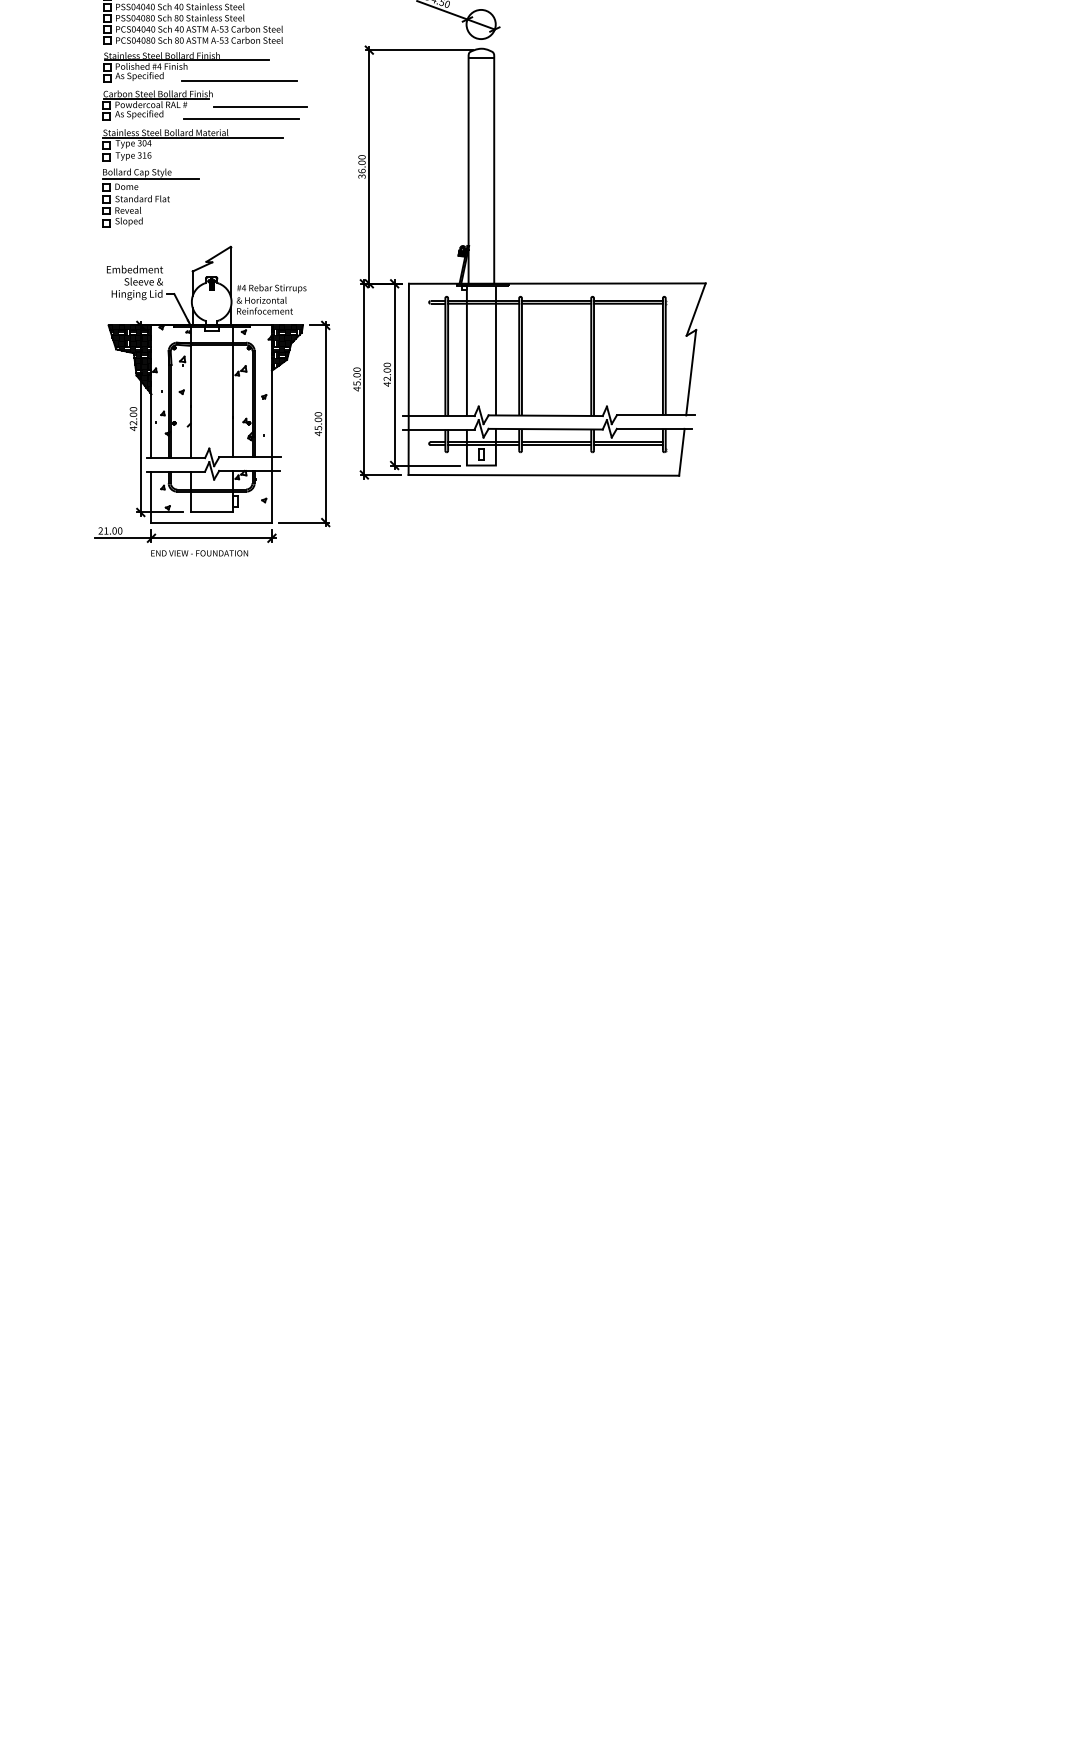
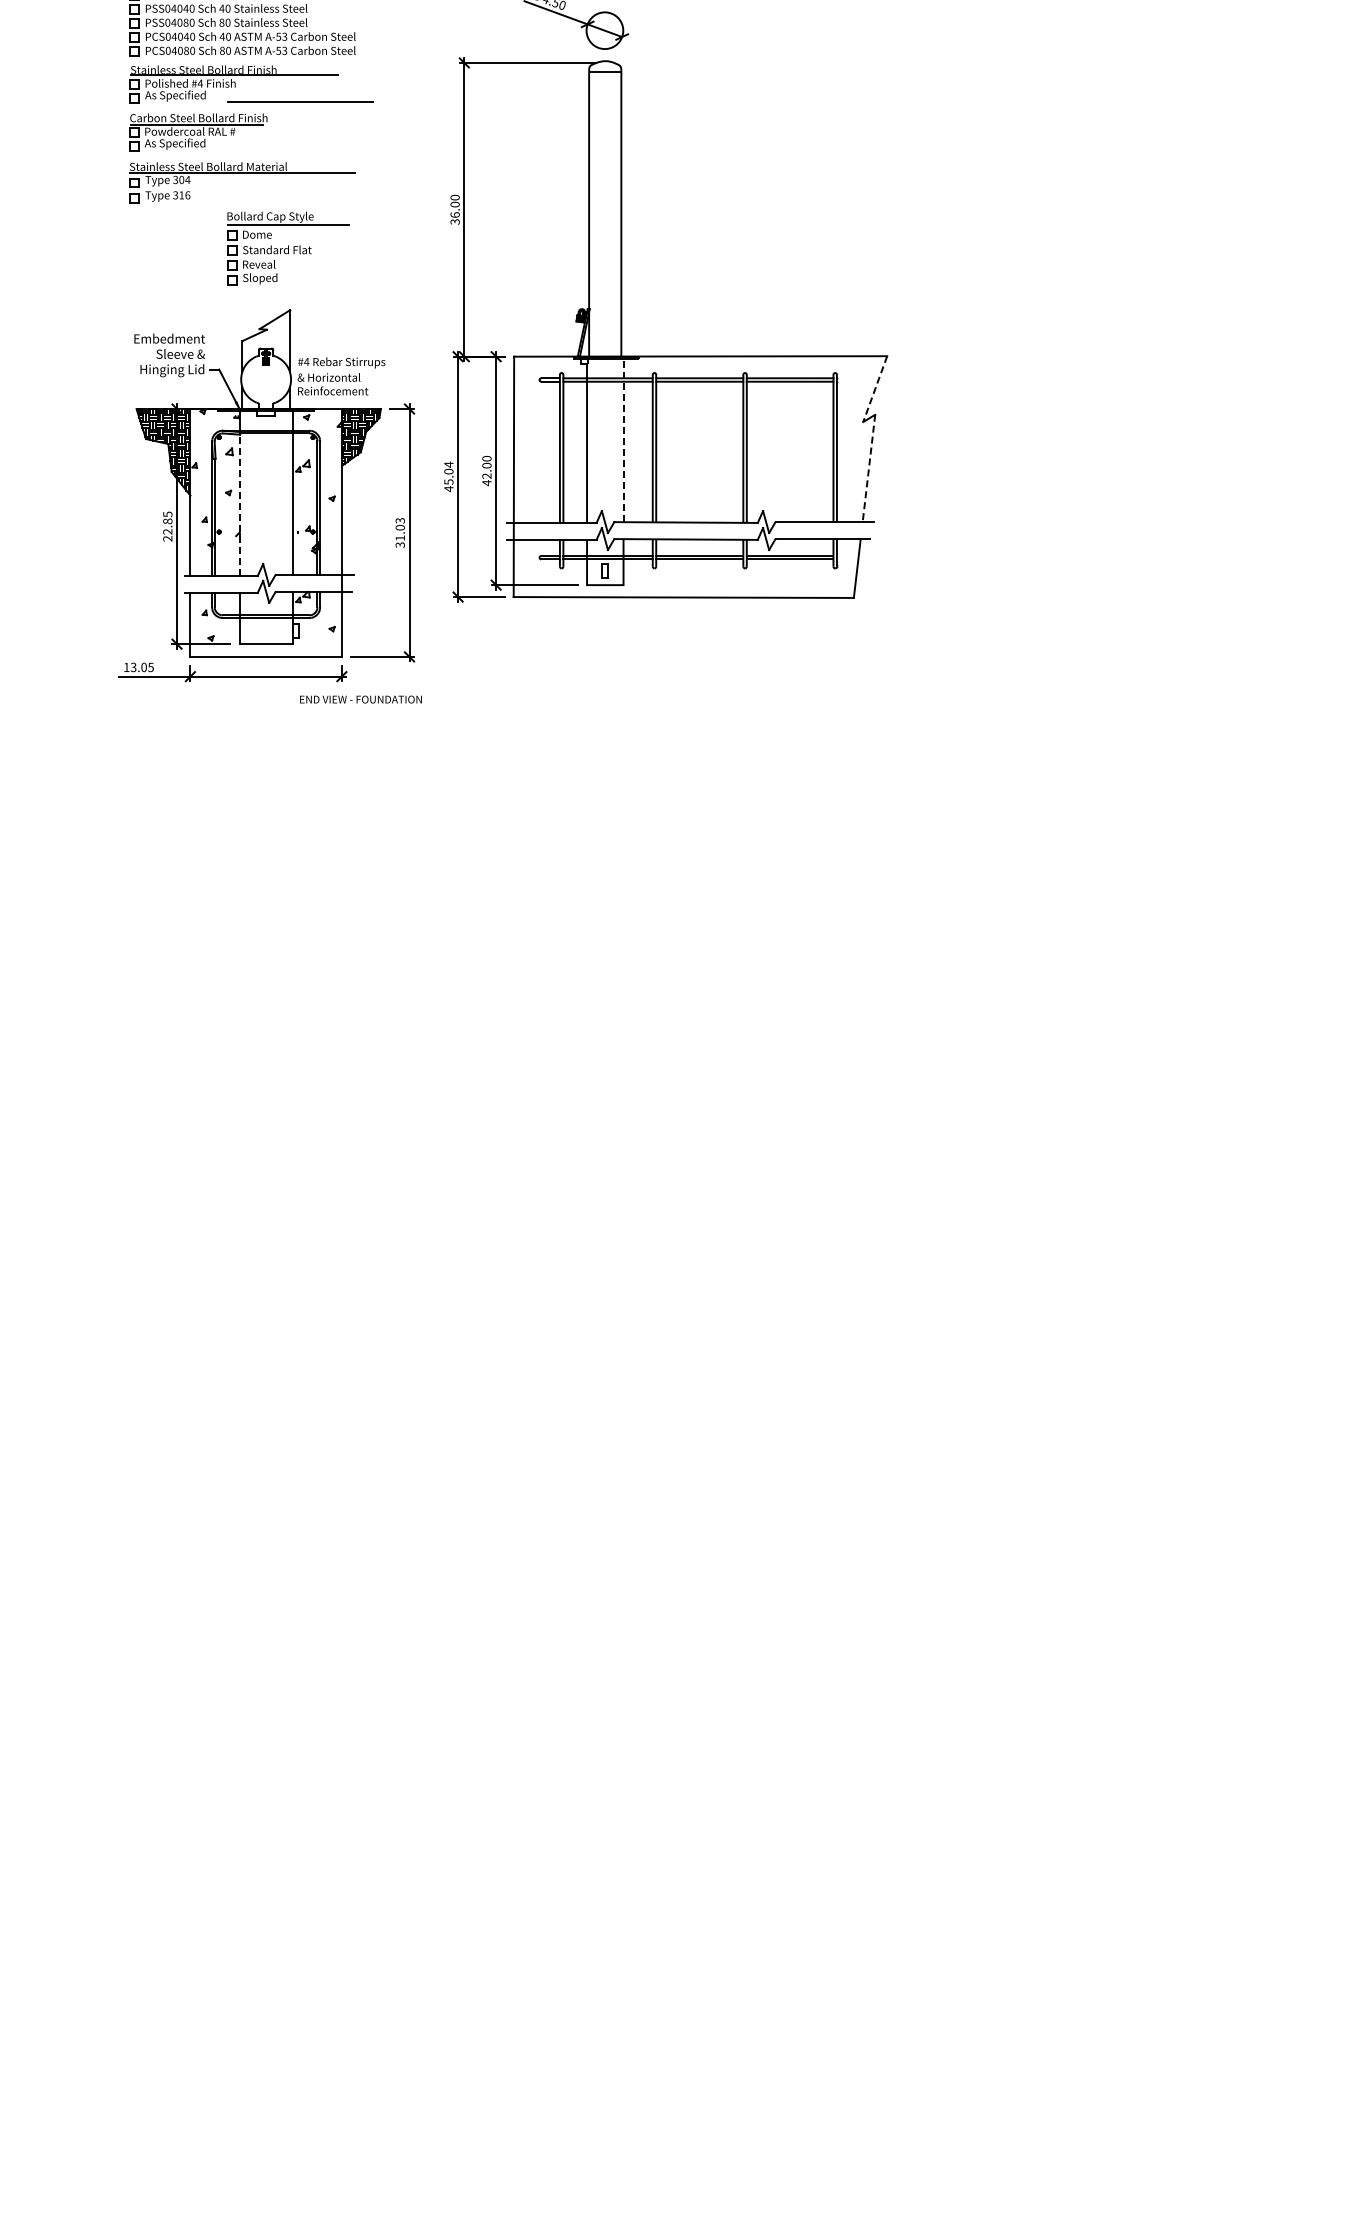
line: (260, 107) -> (327, 134), removed
line: (241, 119) -> (303, 149), removed
part: (151, 197) -> (288, 248), moved
line: (696, 309) -> (875, 389), solid -> dashed
line: (495, 350) -> (623, 440), solid -> dashed
text: (356, 369) -> (448, 464), 45.00 -> 45.04
line: (690, 372) -> (868, 468), solid -> dashed
line: (190, 402) -> (239, 505), solid -> dashed
text: (133, 418) -> (167, 526), 42.00 -> 22.85
text: (317, 424) -> (399, 533), 45.00 -> 31.03
text: (110, 531) -> (138, 667), 21.00 -> 13.05
text: (199, 553) -> (360, 699), moved

